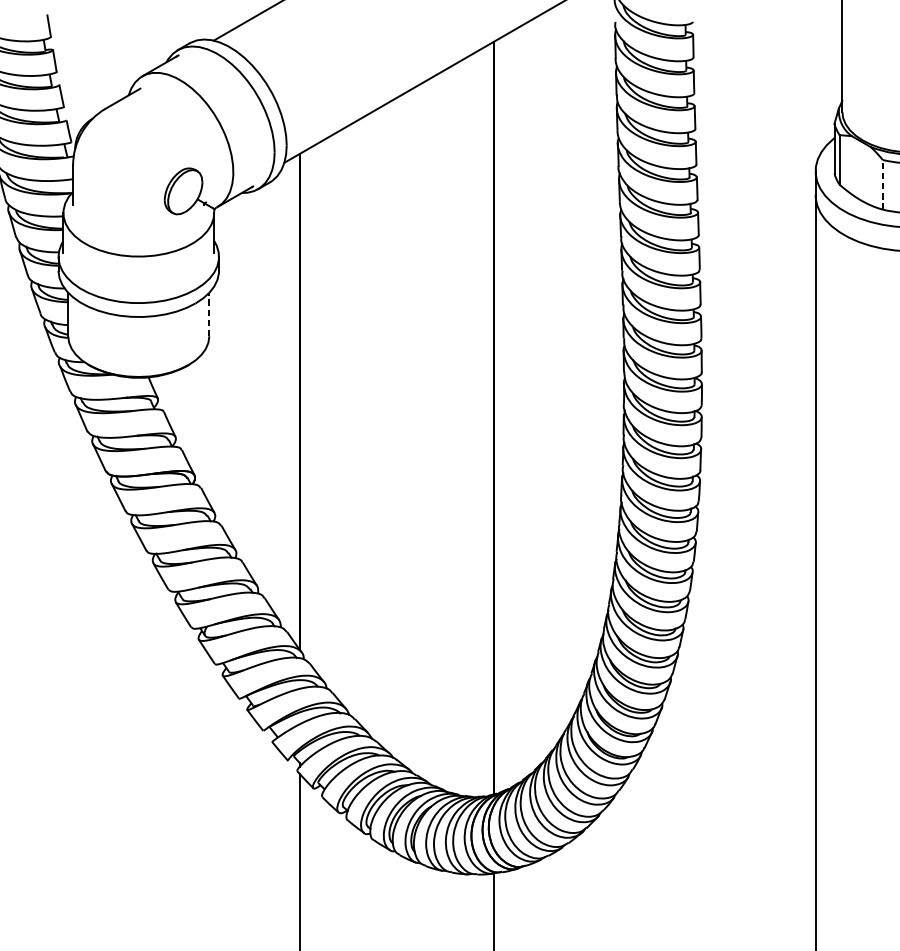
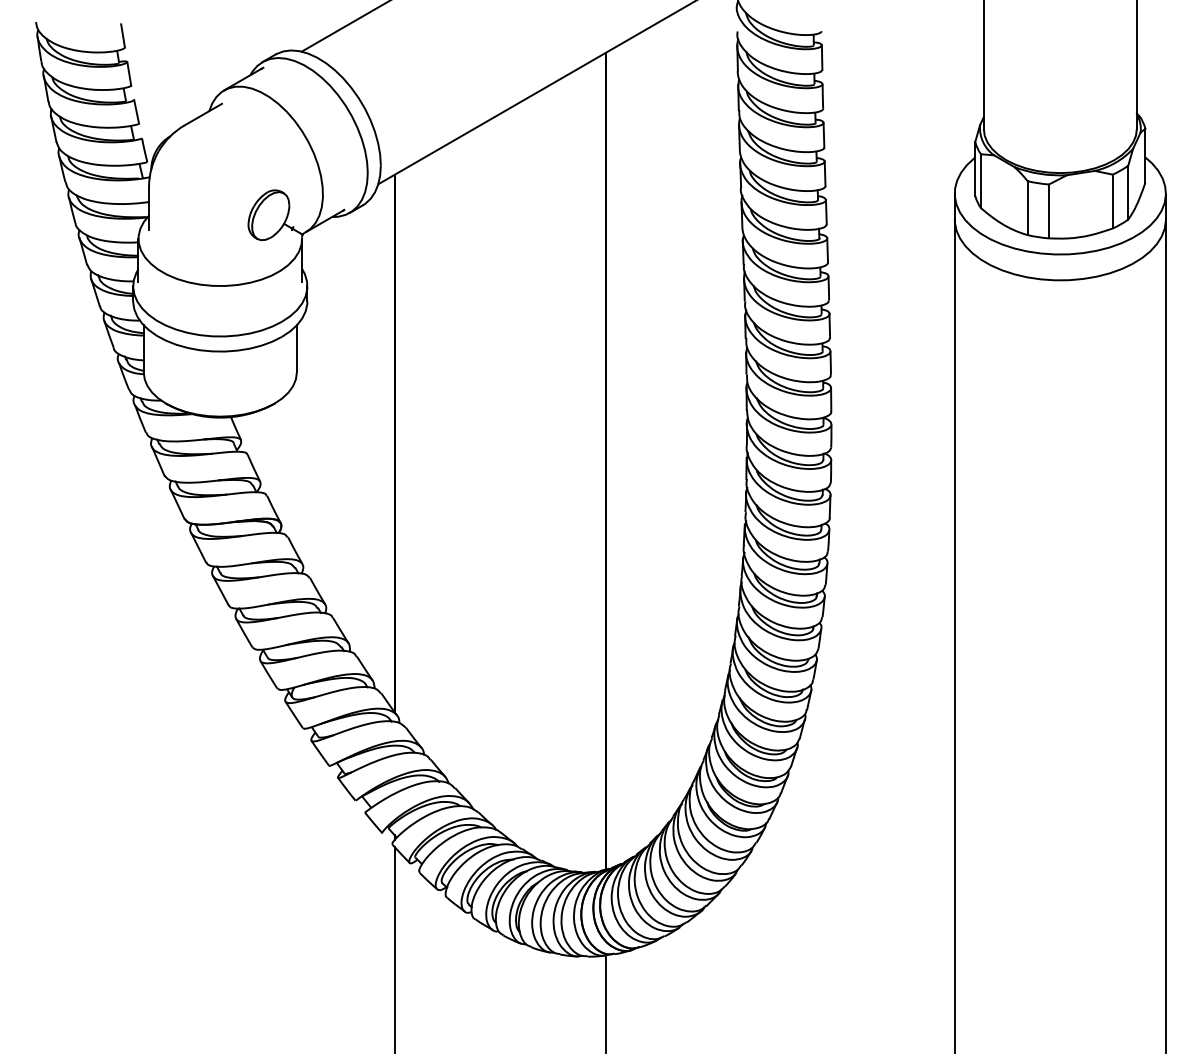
line: (882, 185) -> (1027, 208), dashed -> solid
line: (208, 314) -> (296, 348), dashed -> solid

